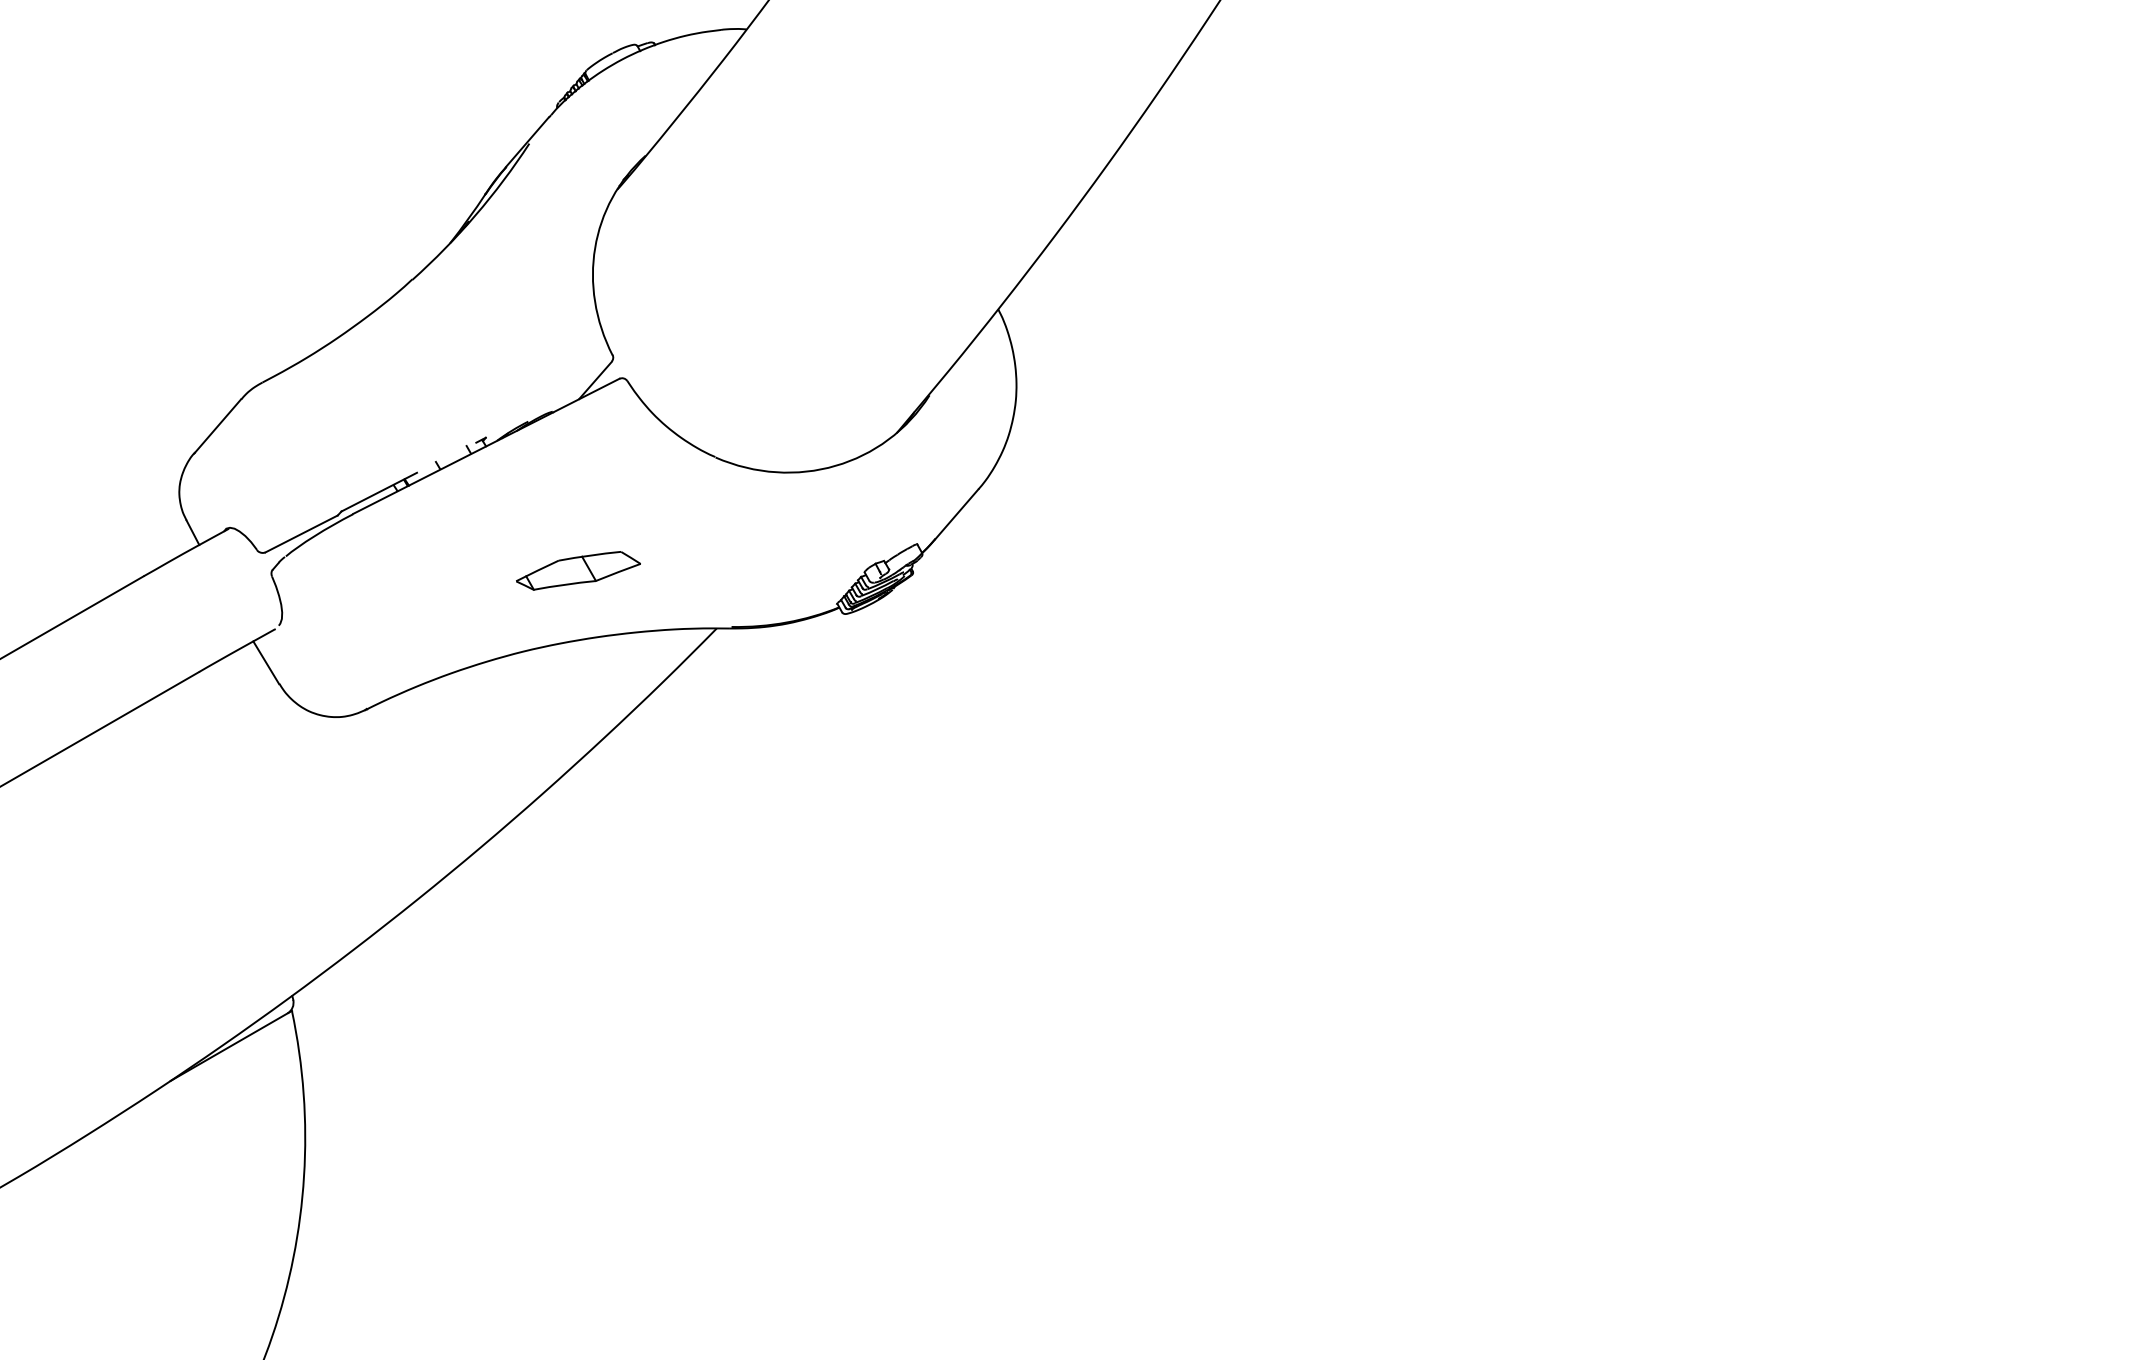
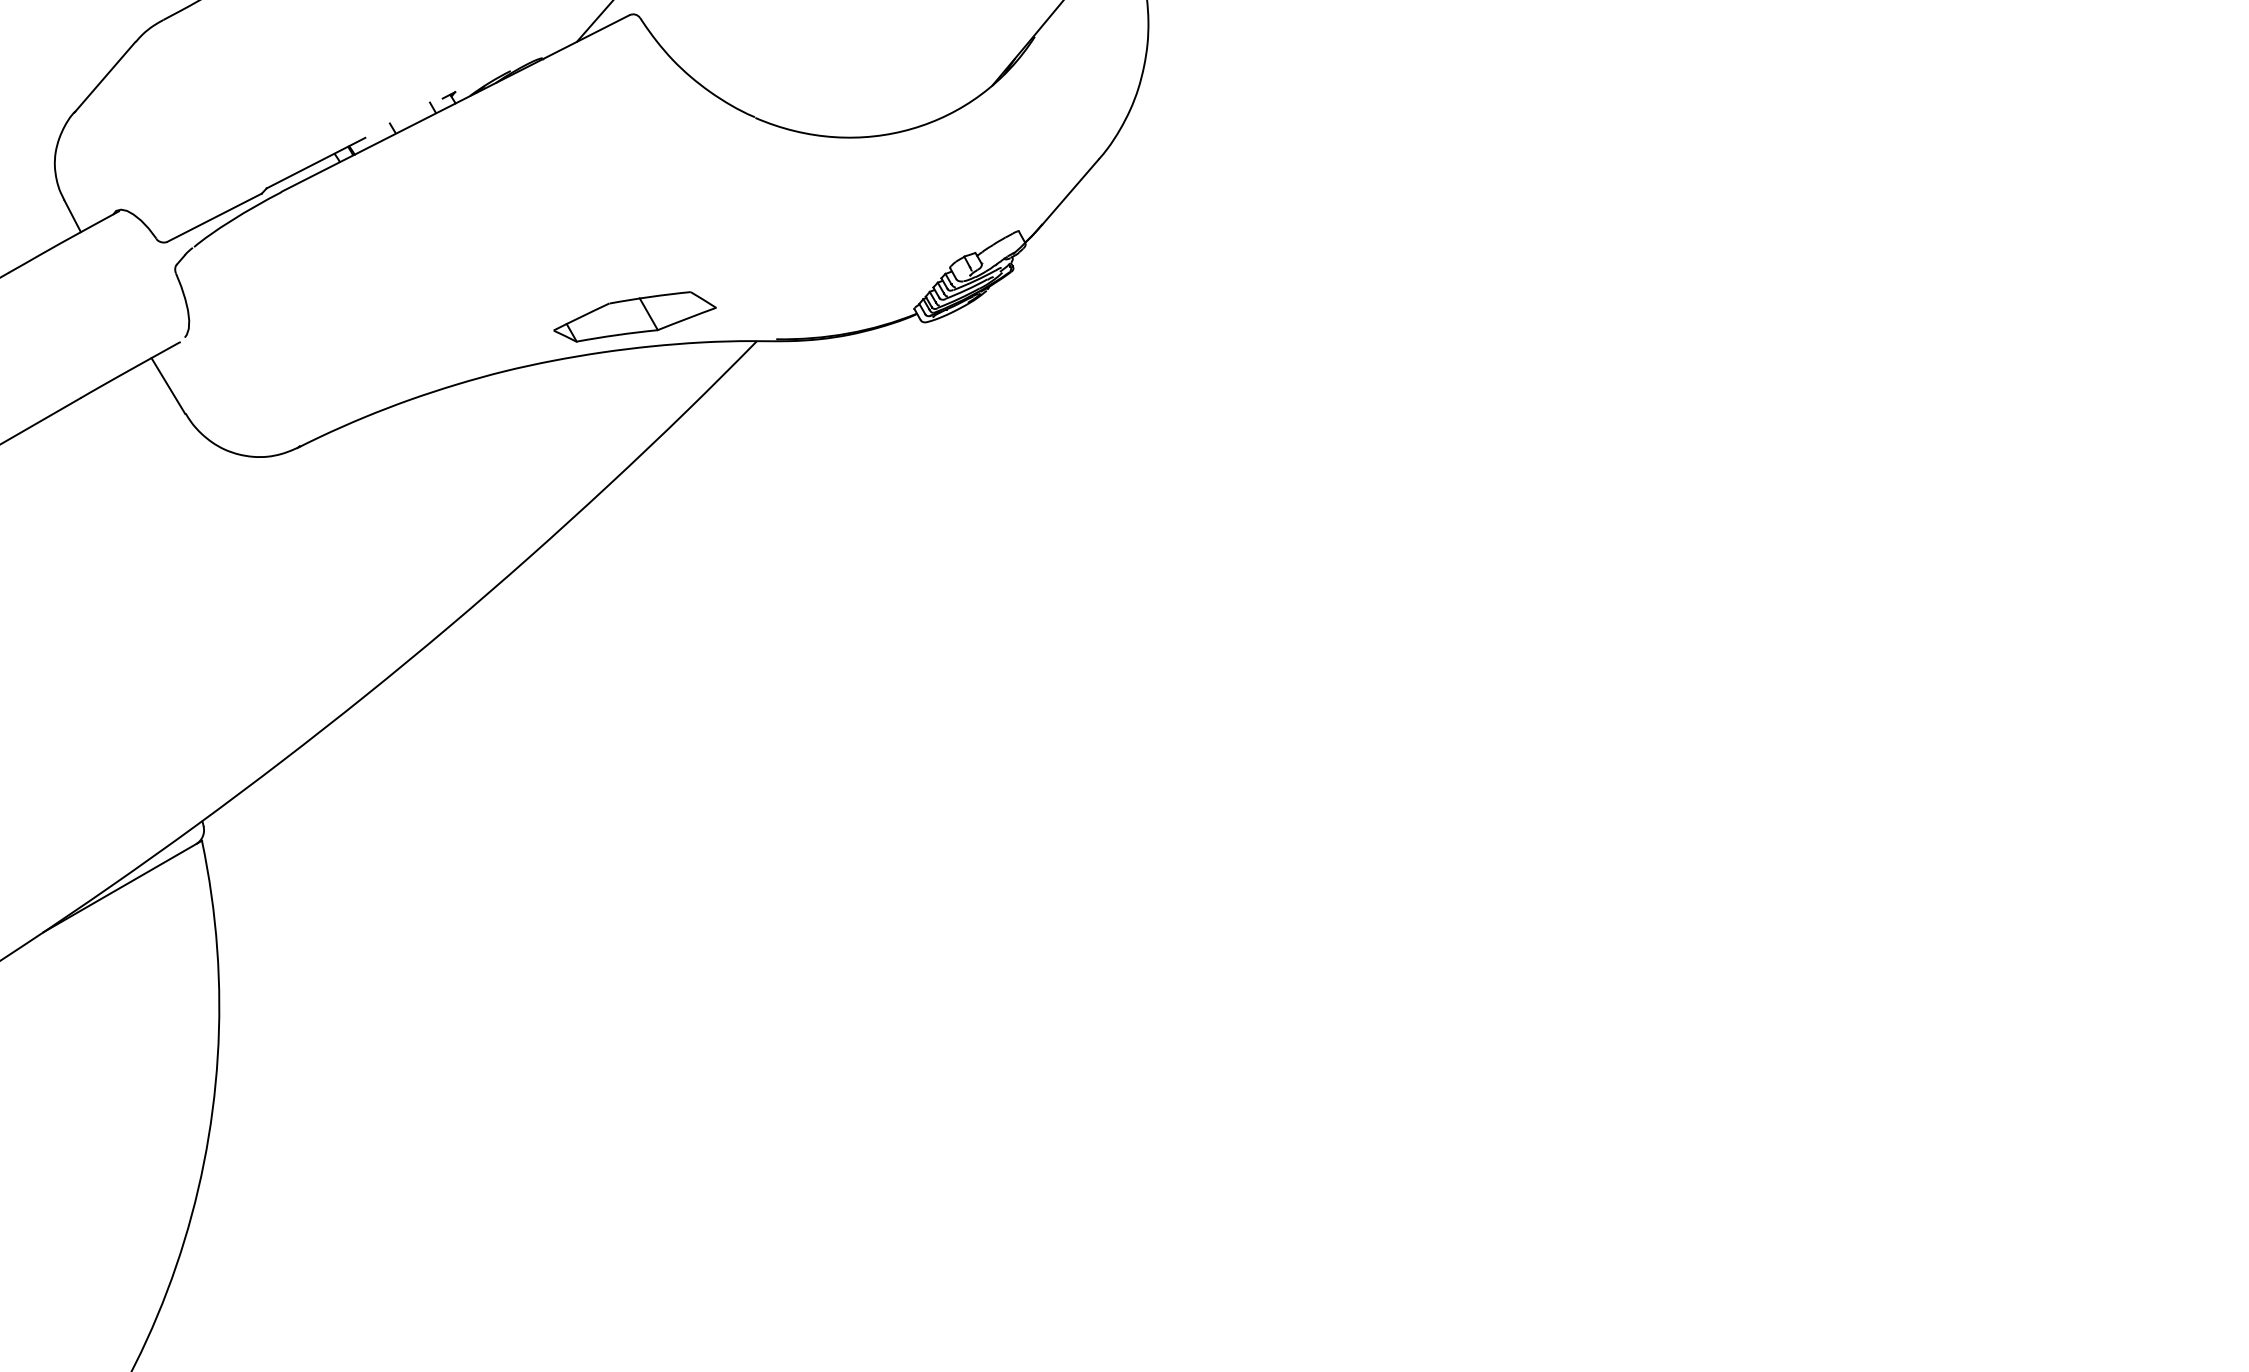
part: (578, 570) -> (635, 316), moved

